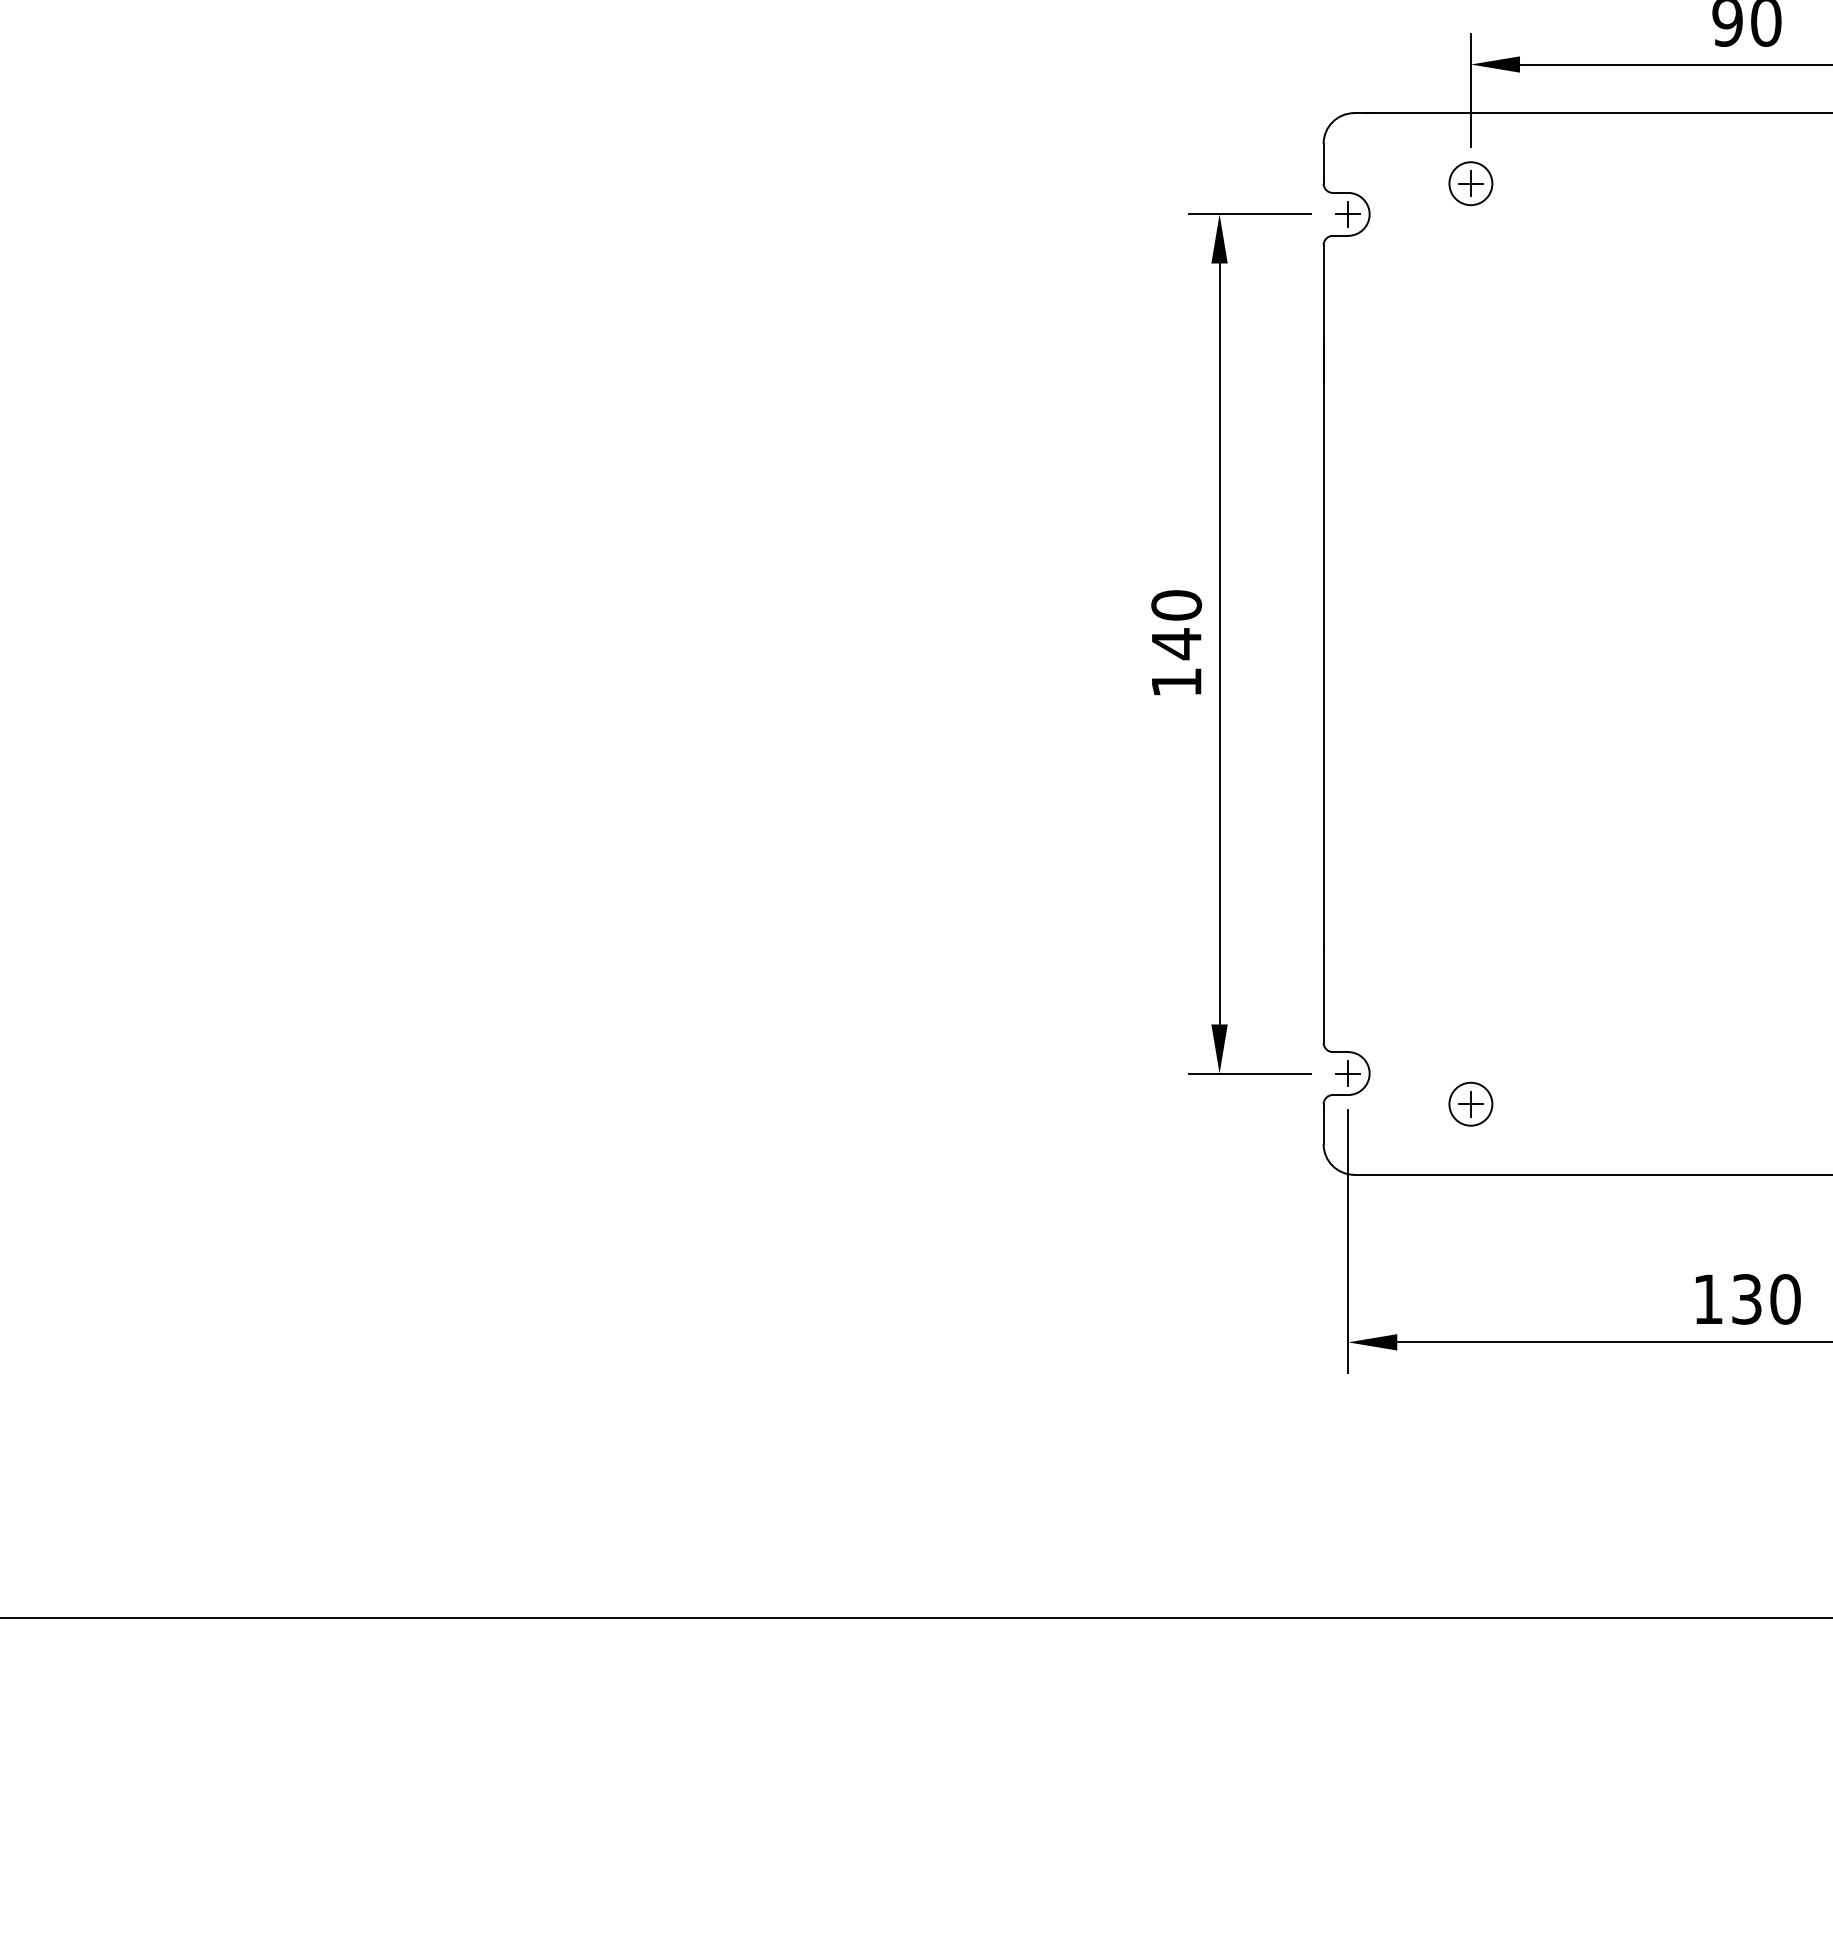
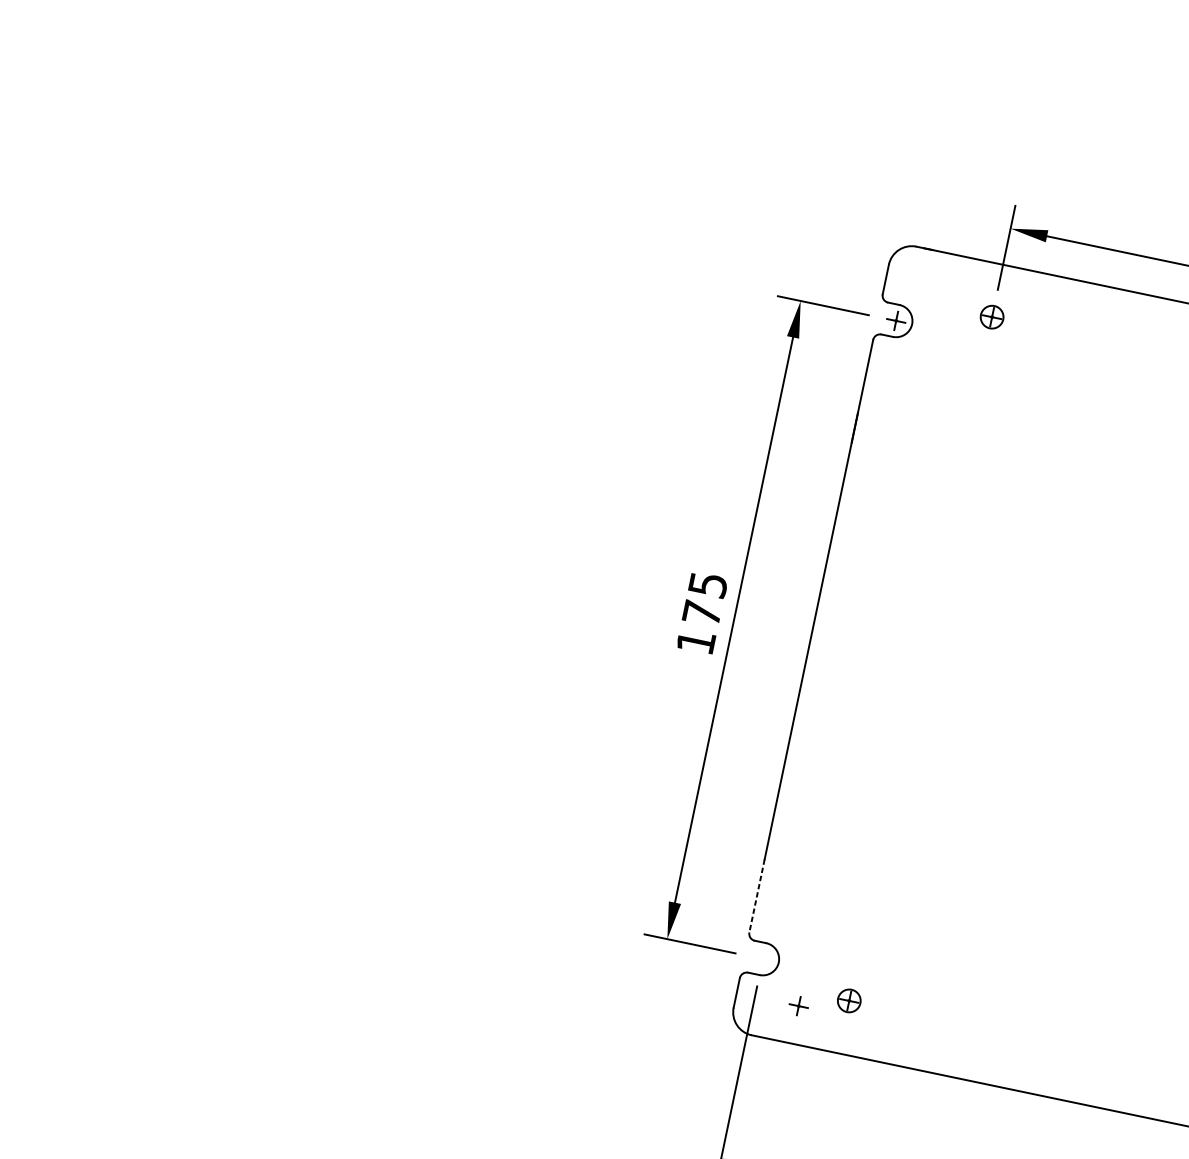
circle: (1470, 183) -> (991, 316), size x0.7
text: (1176, 625) -> (704, 599), 140 -> 175
line: (1323, 994) -> (756, 896), solid -> dashed
part: (1347, 1073) -> (798, 1005), moved
circle: (1470, 1103) -> (849, 1000), size x0.7

